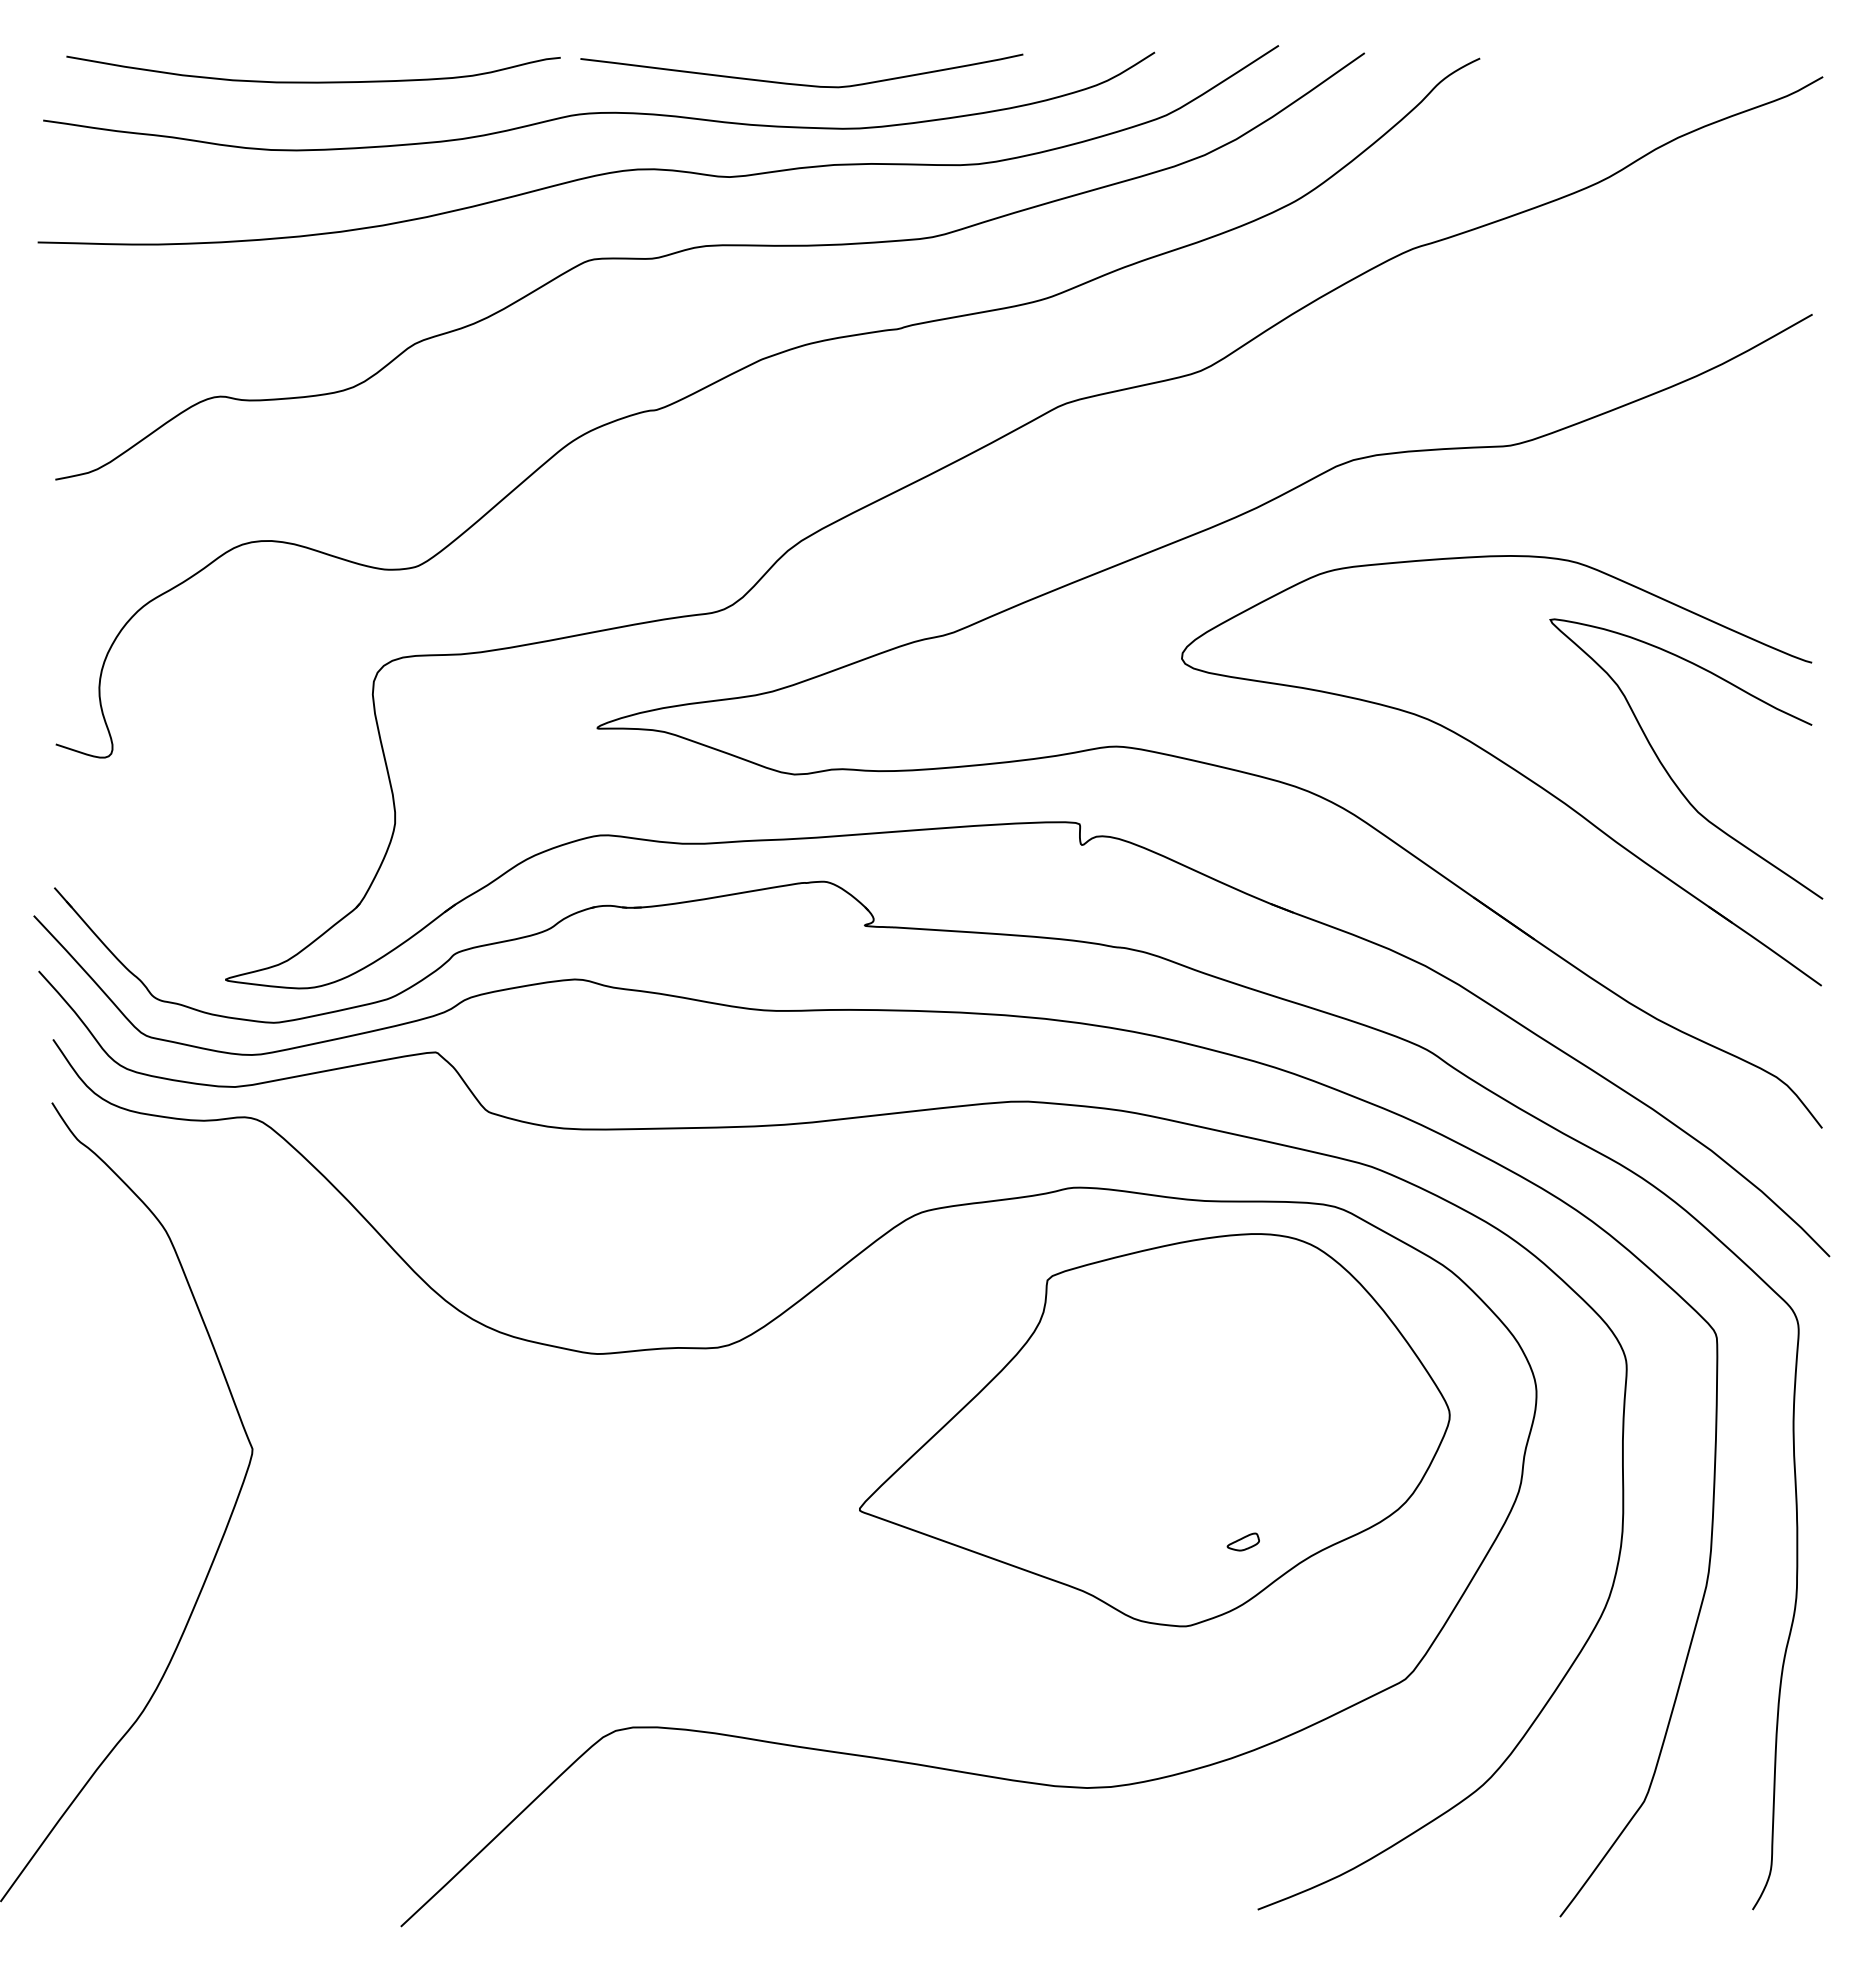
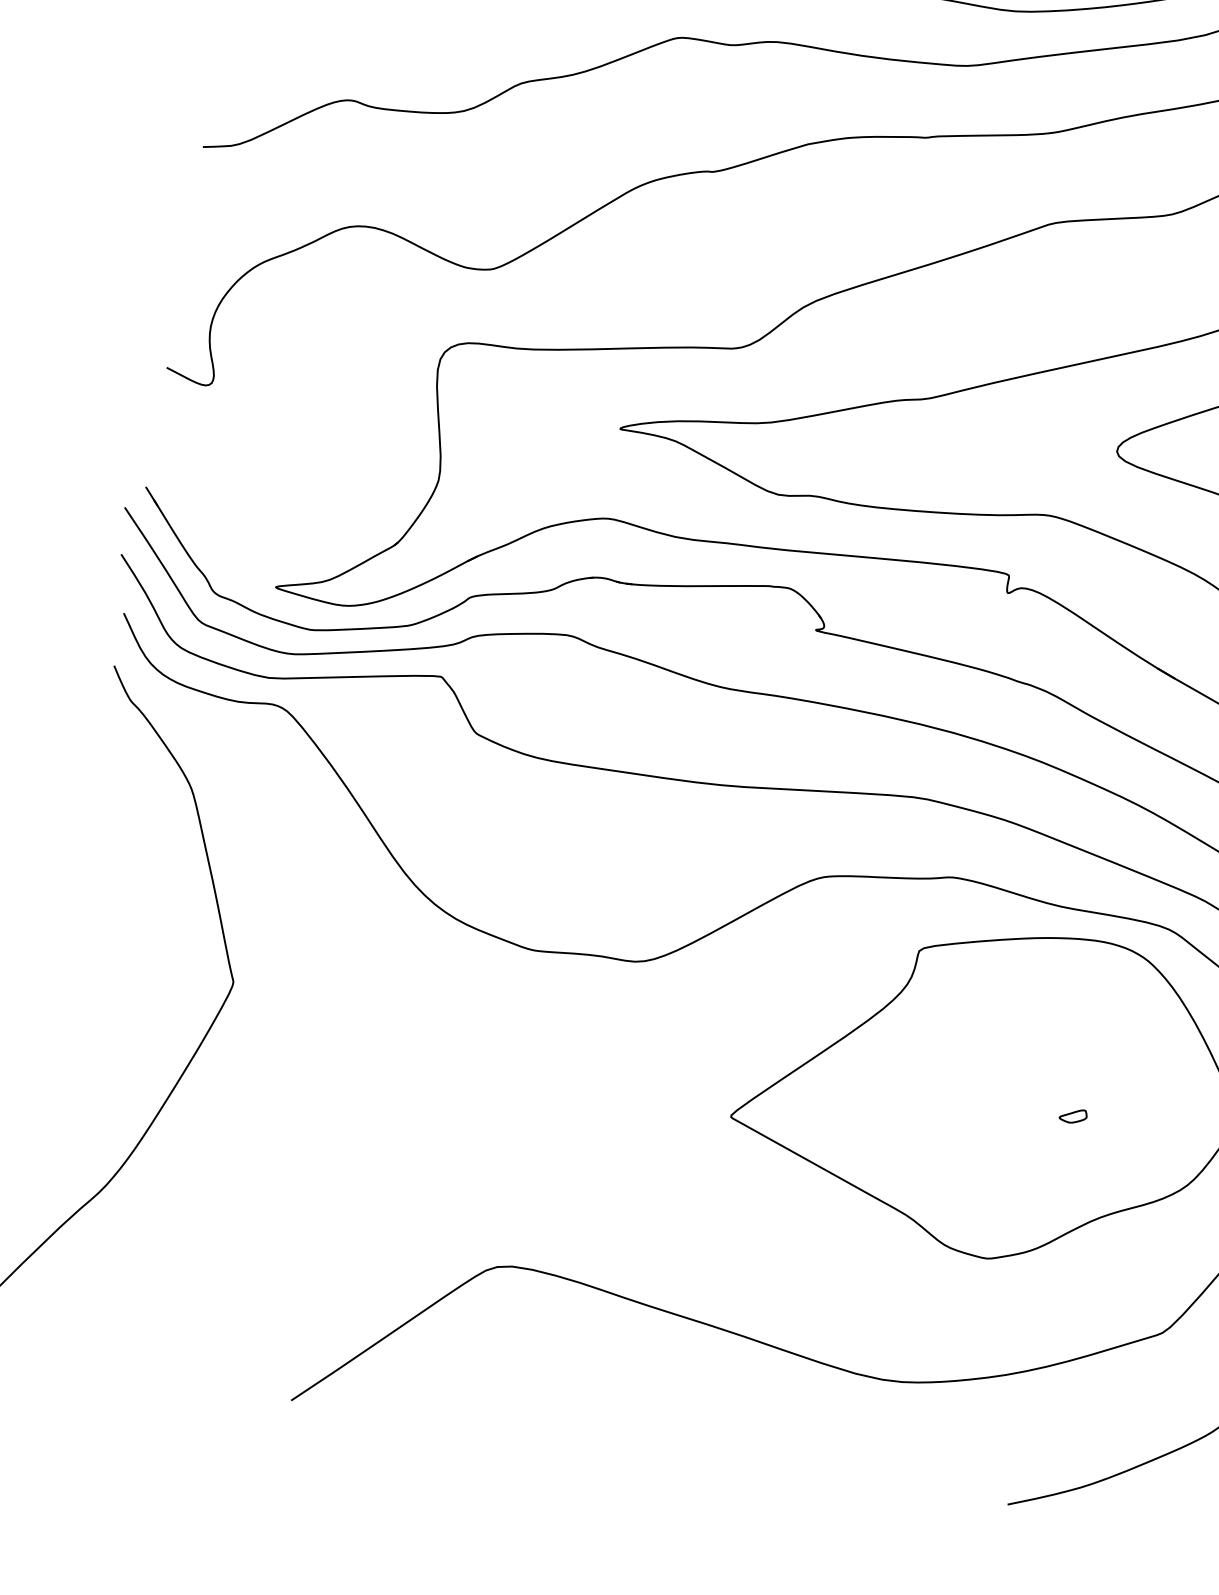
part: (1242, 1541) -> (1072, 1115), moved

